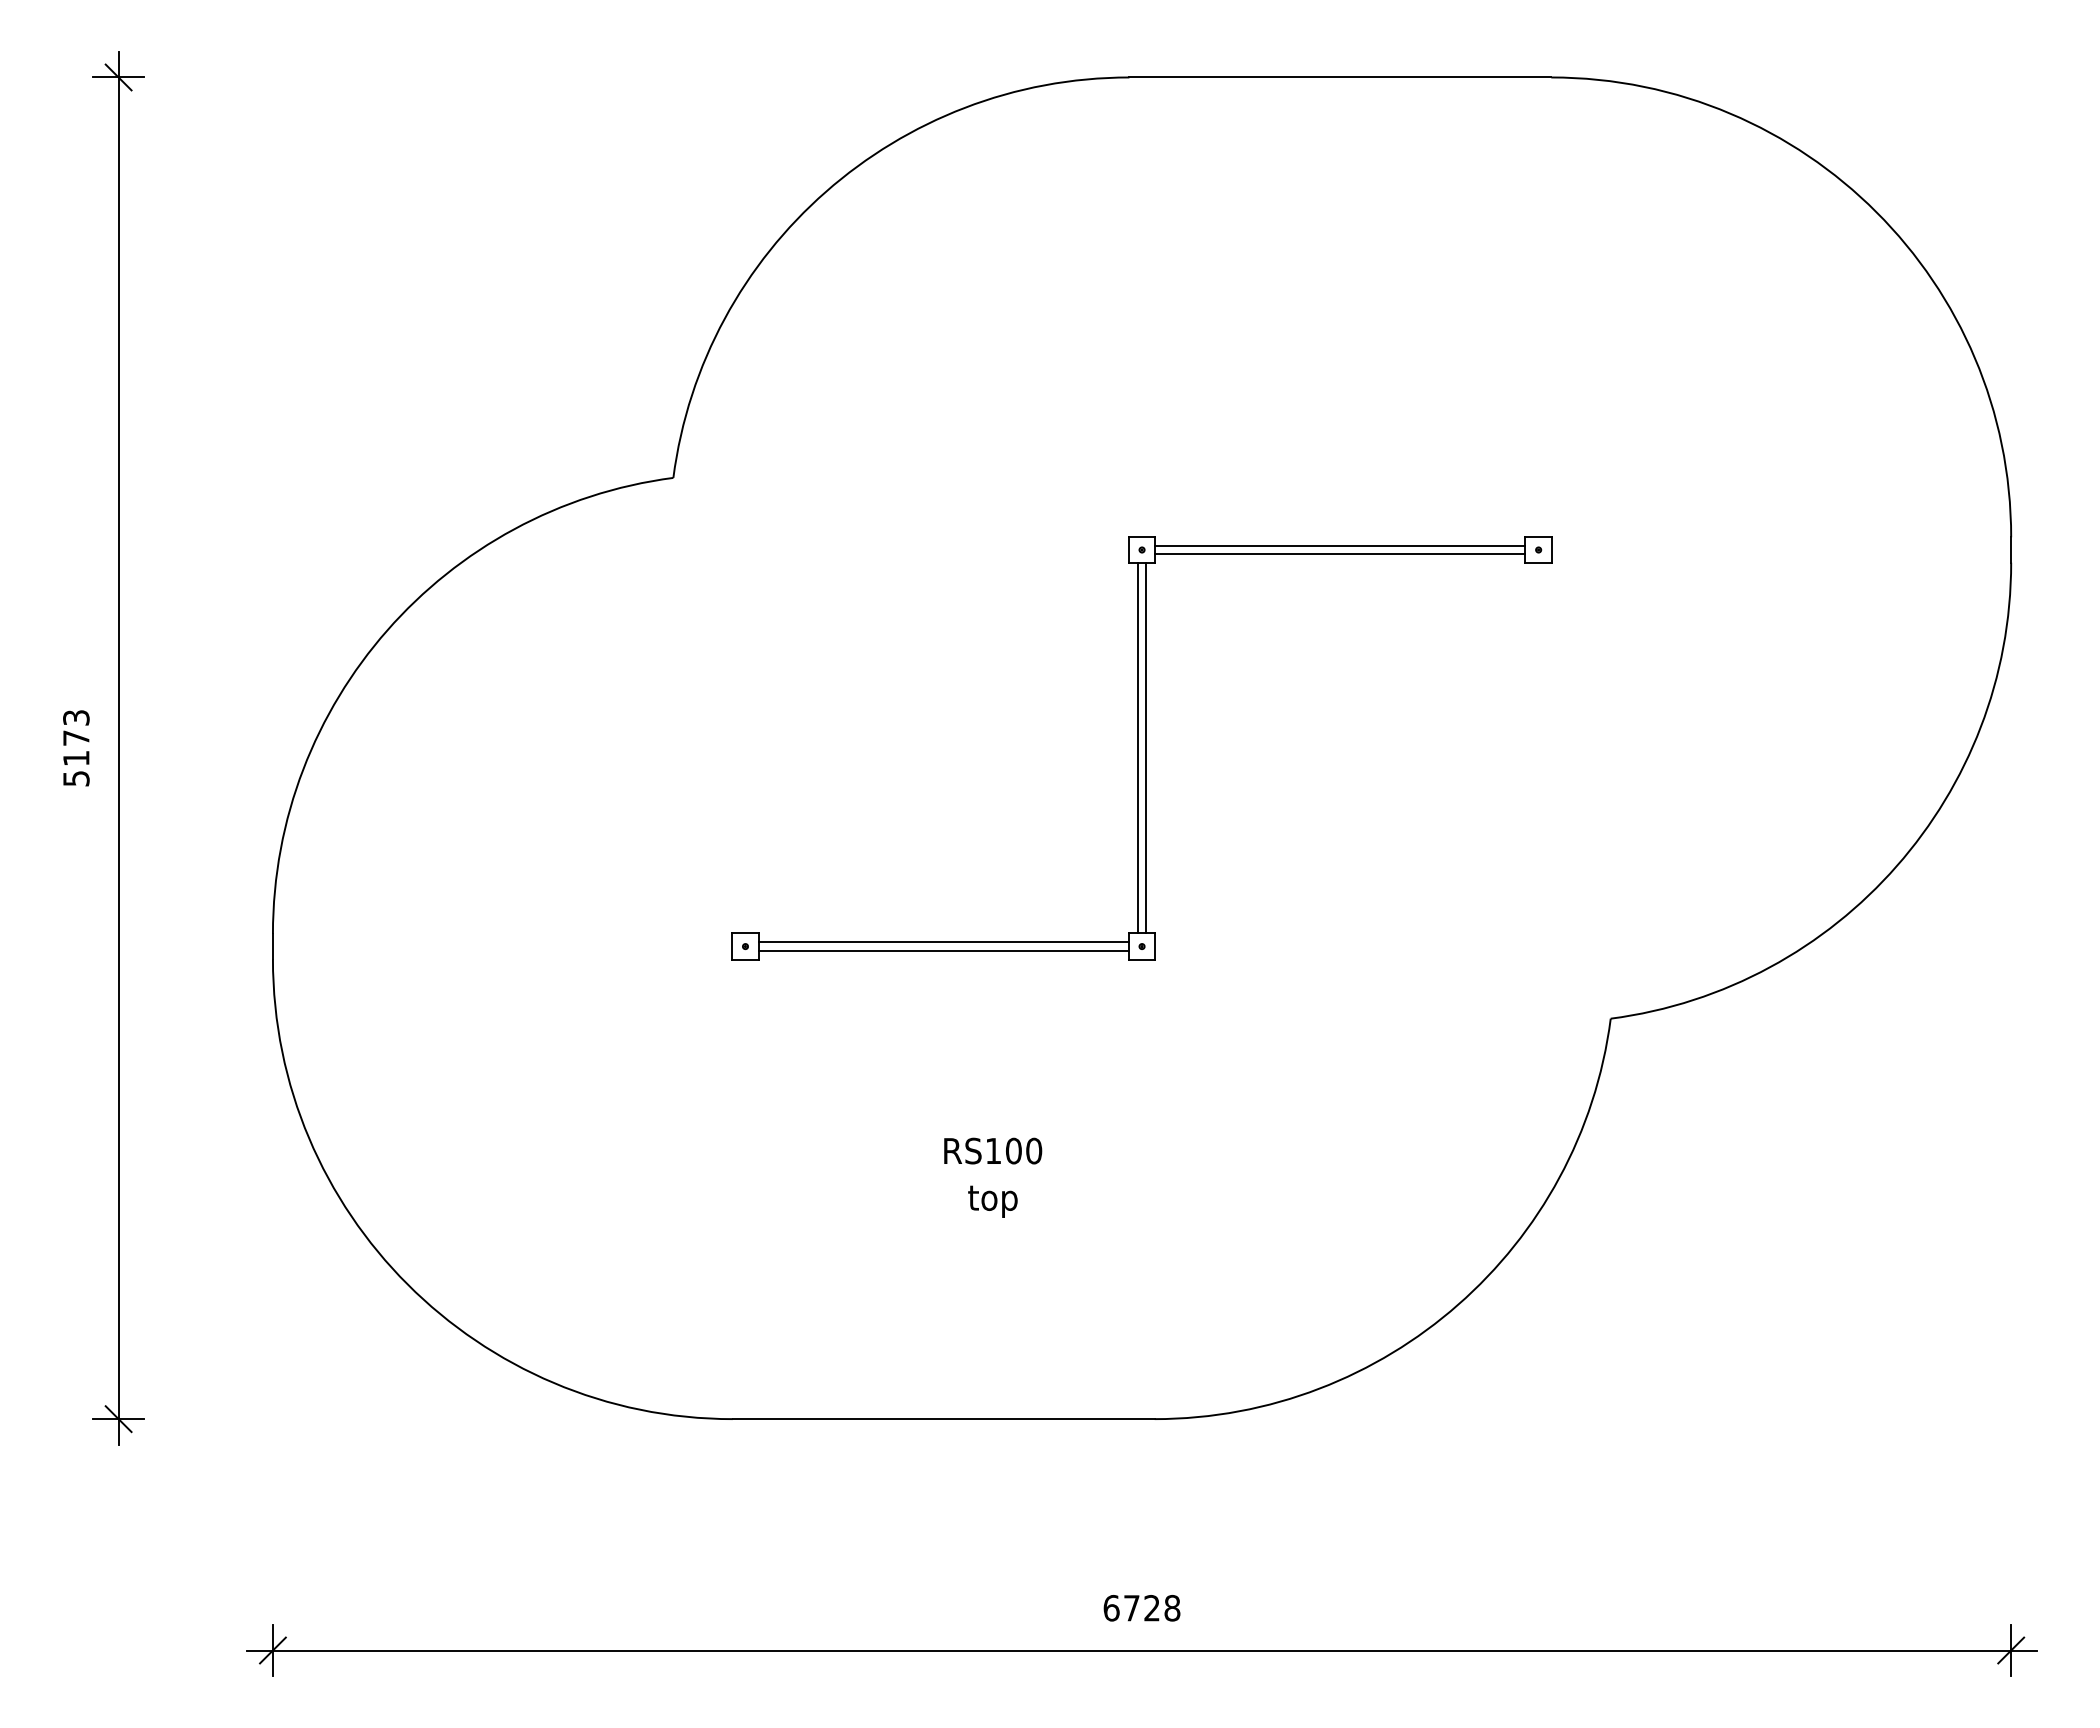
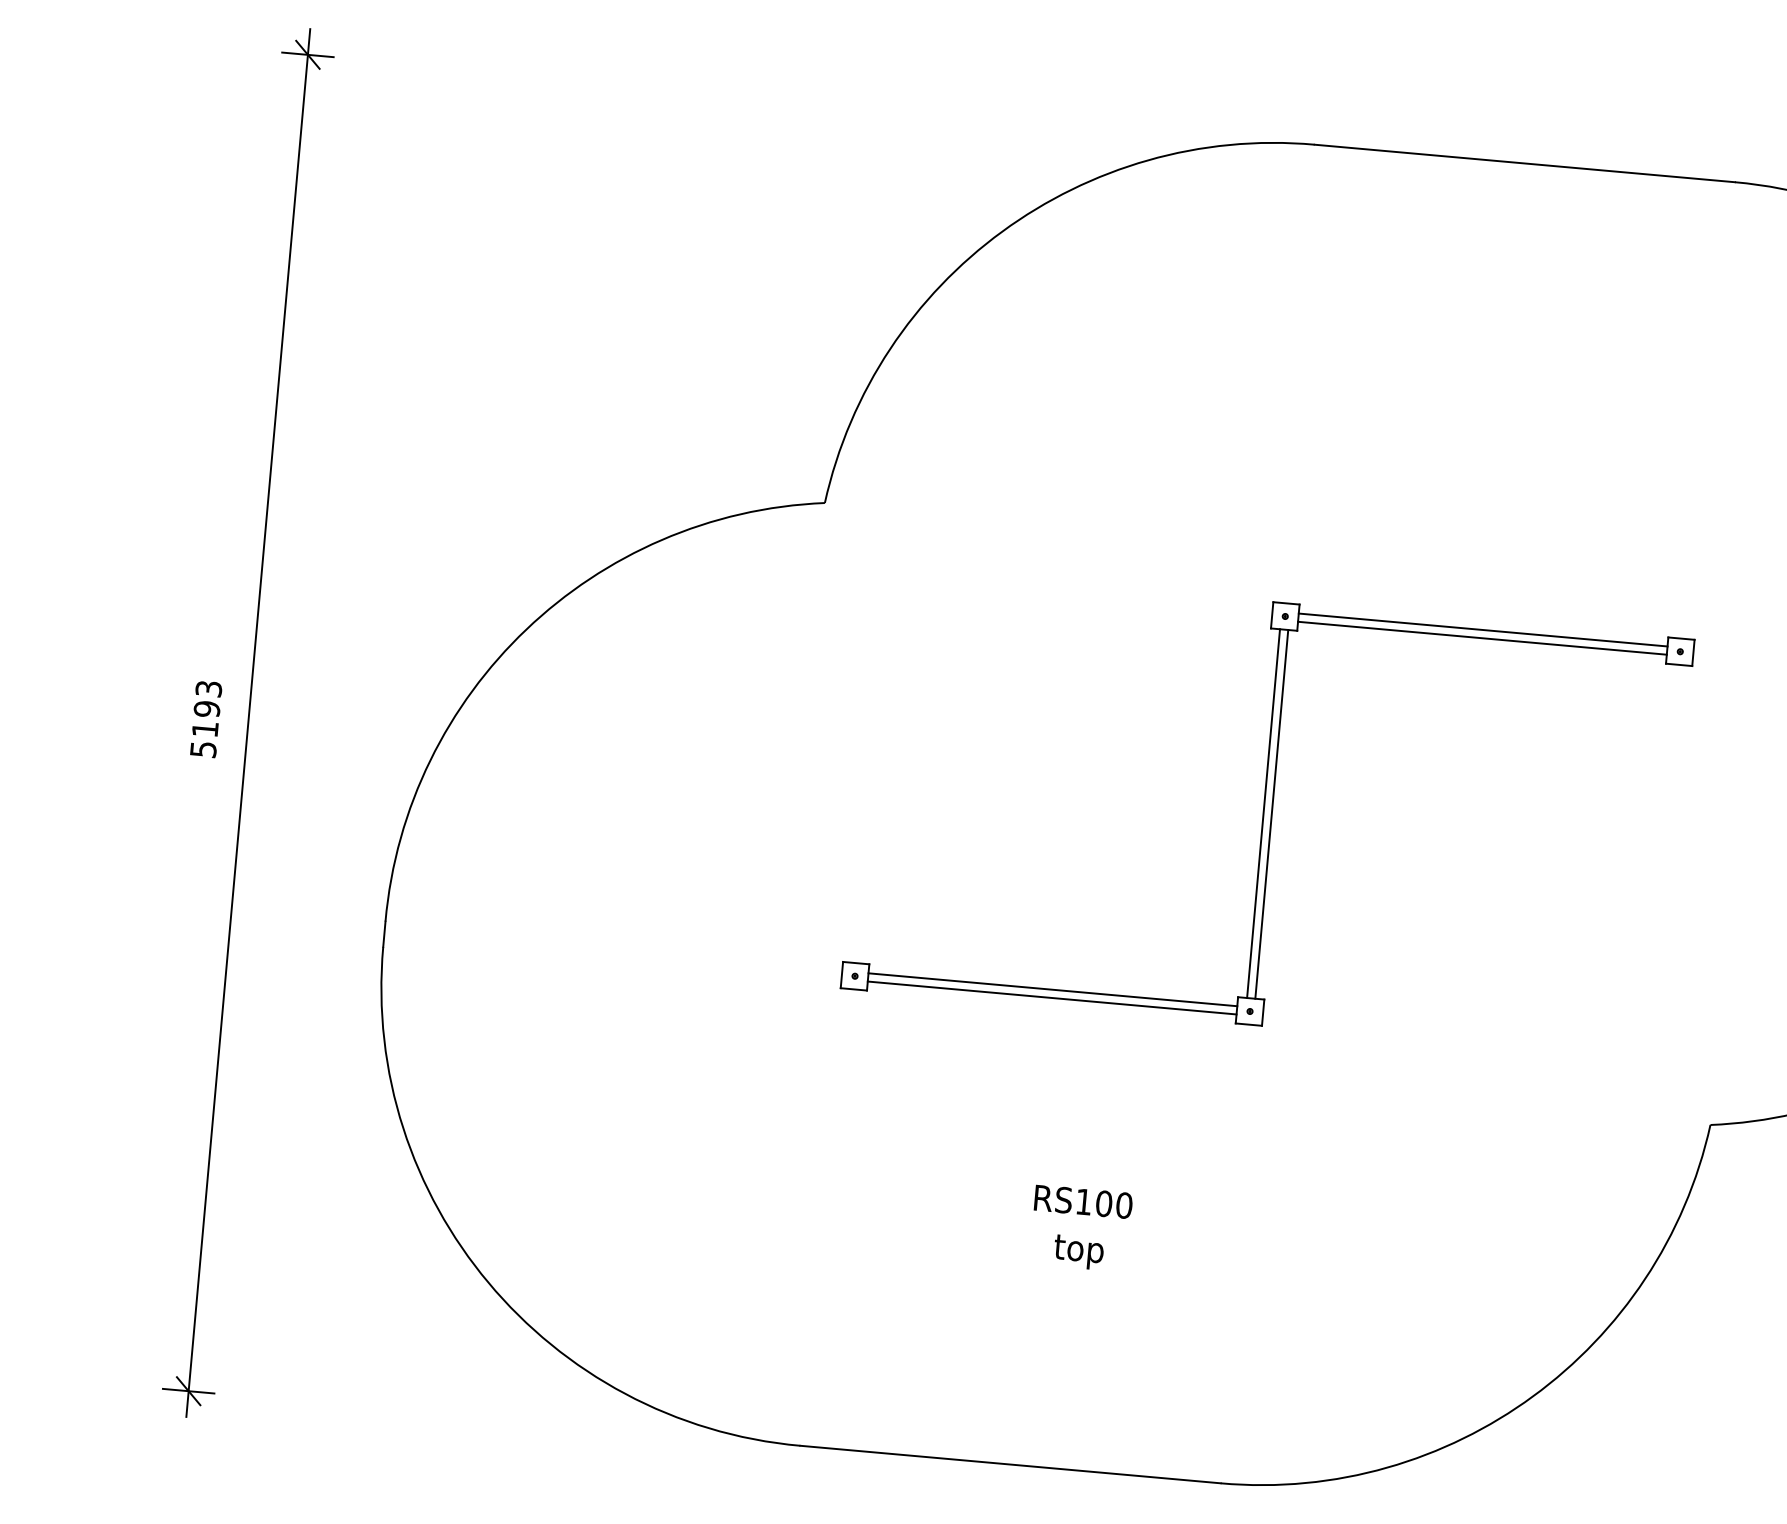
text: (76, 738) -> (207, 709), 5173 -> 5193

